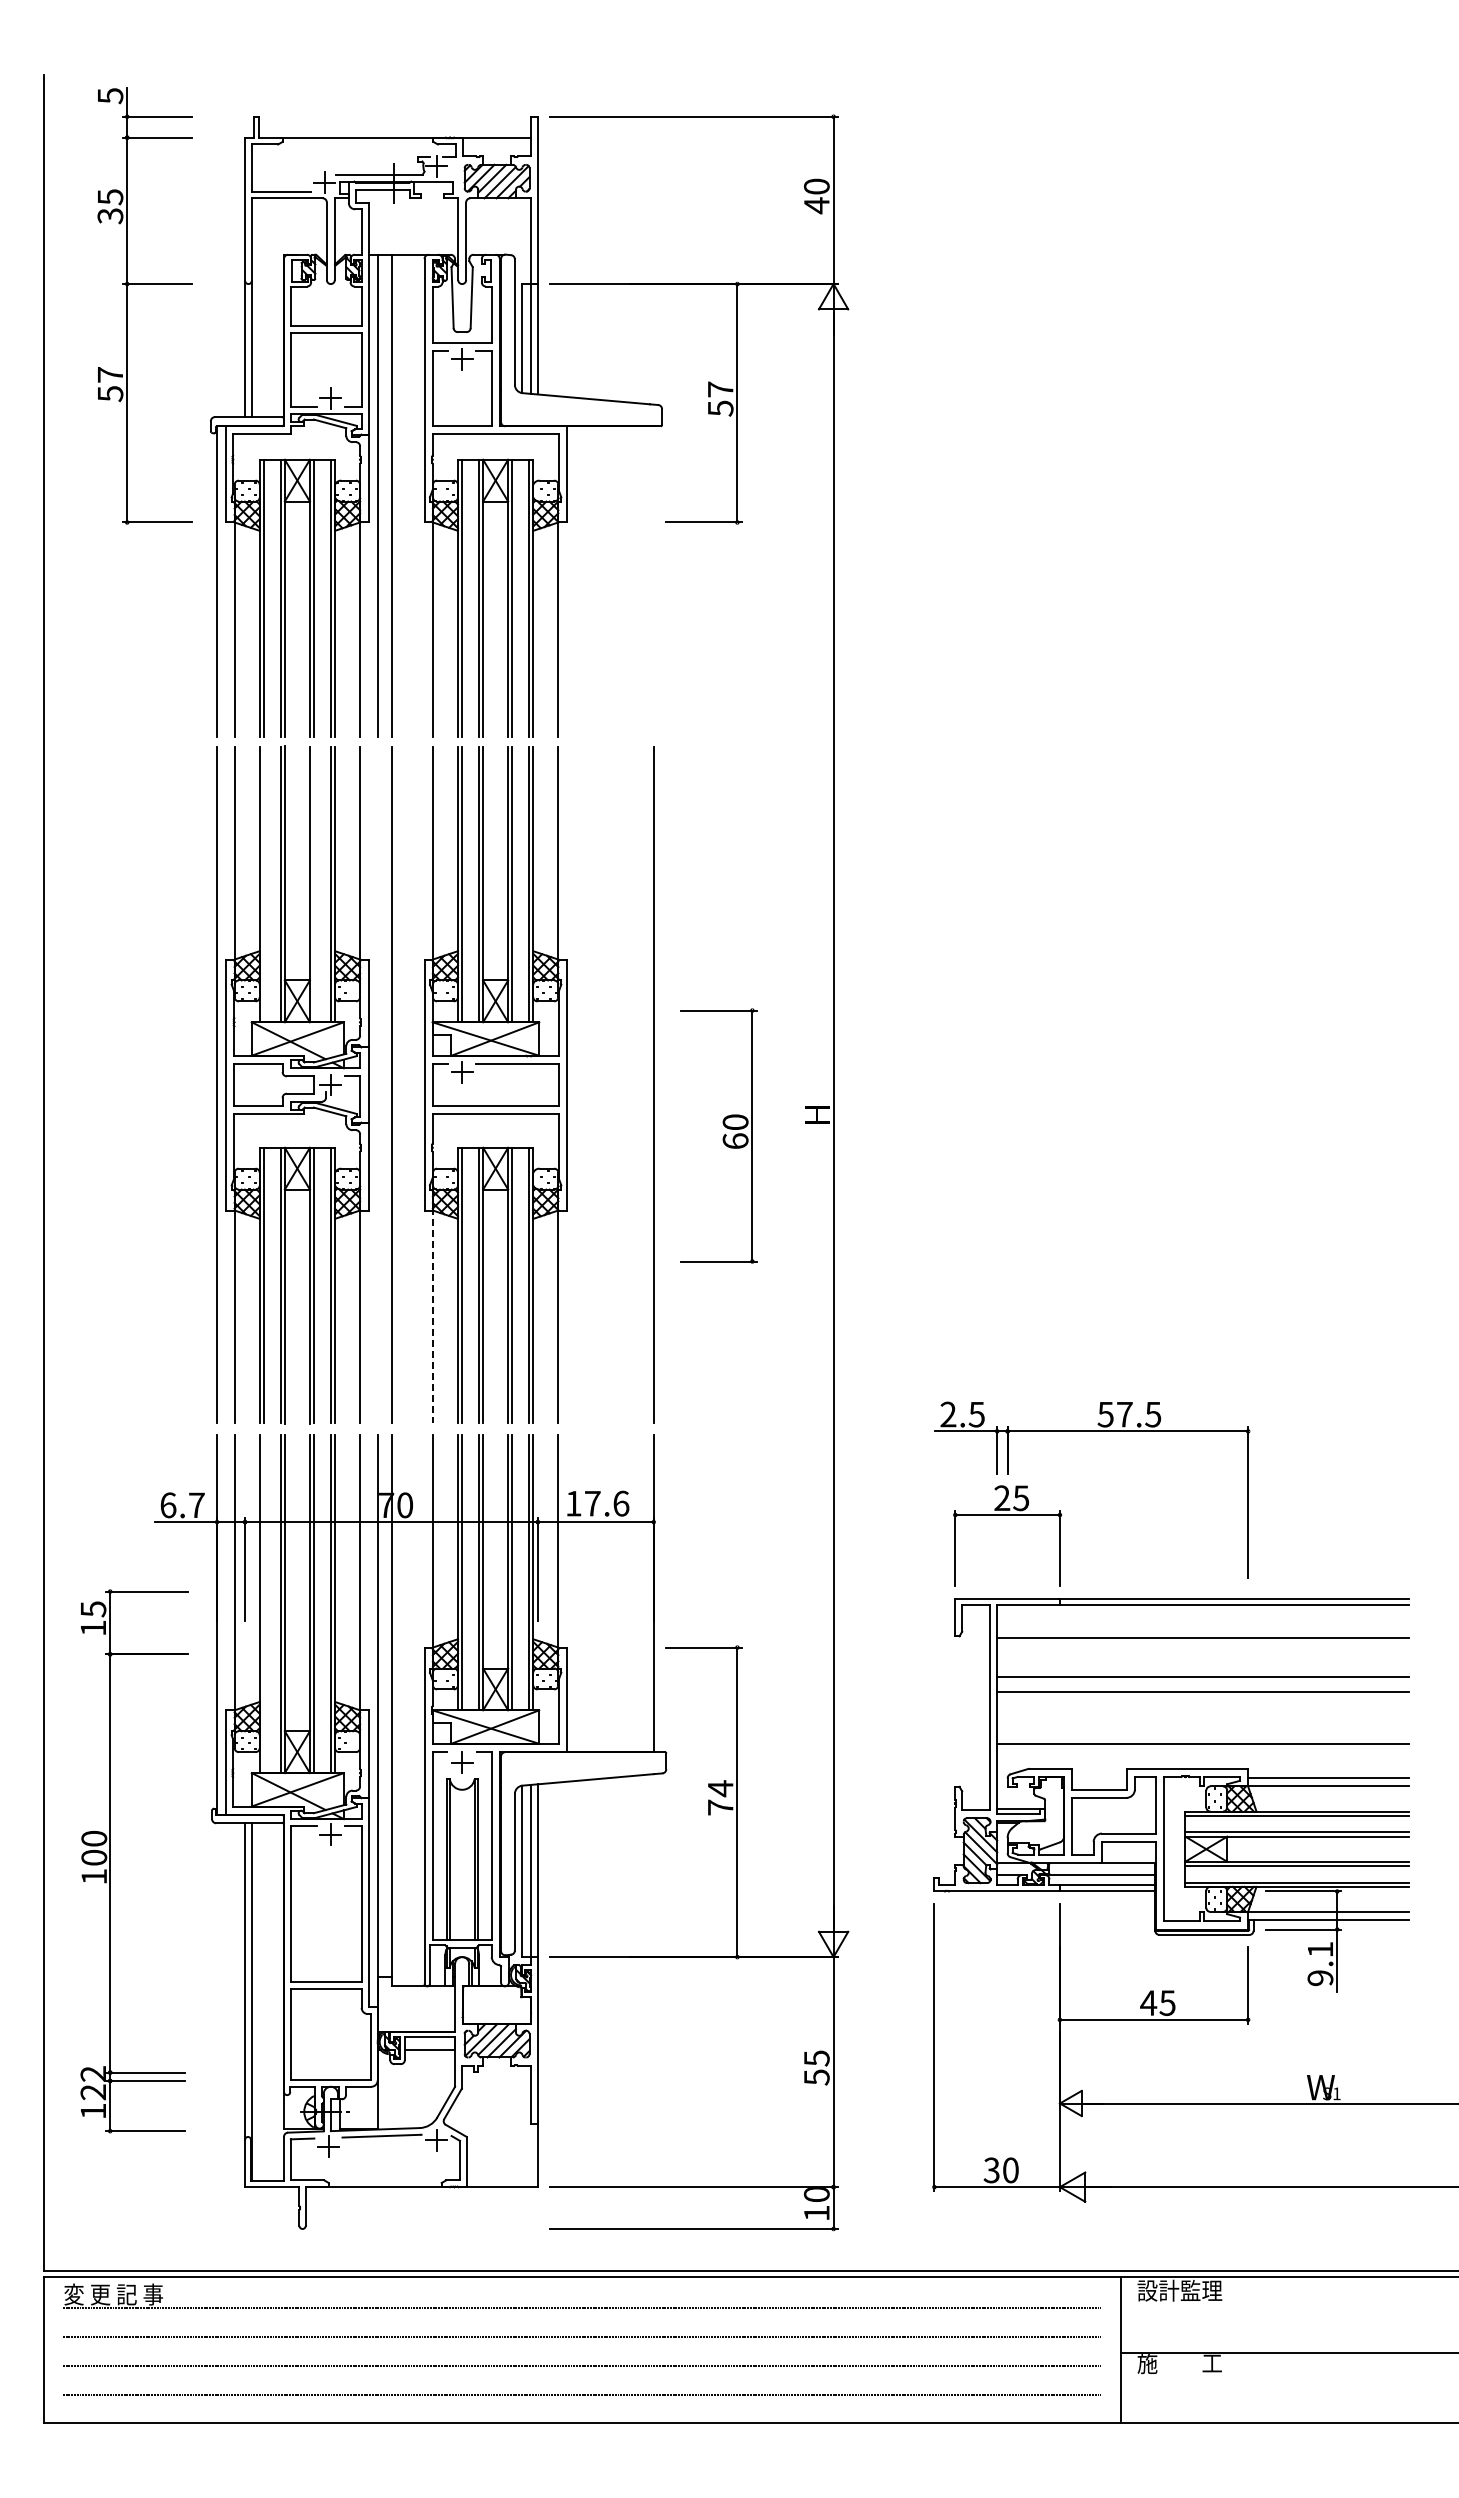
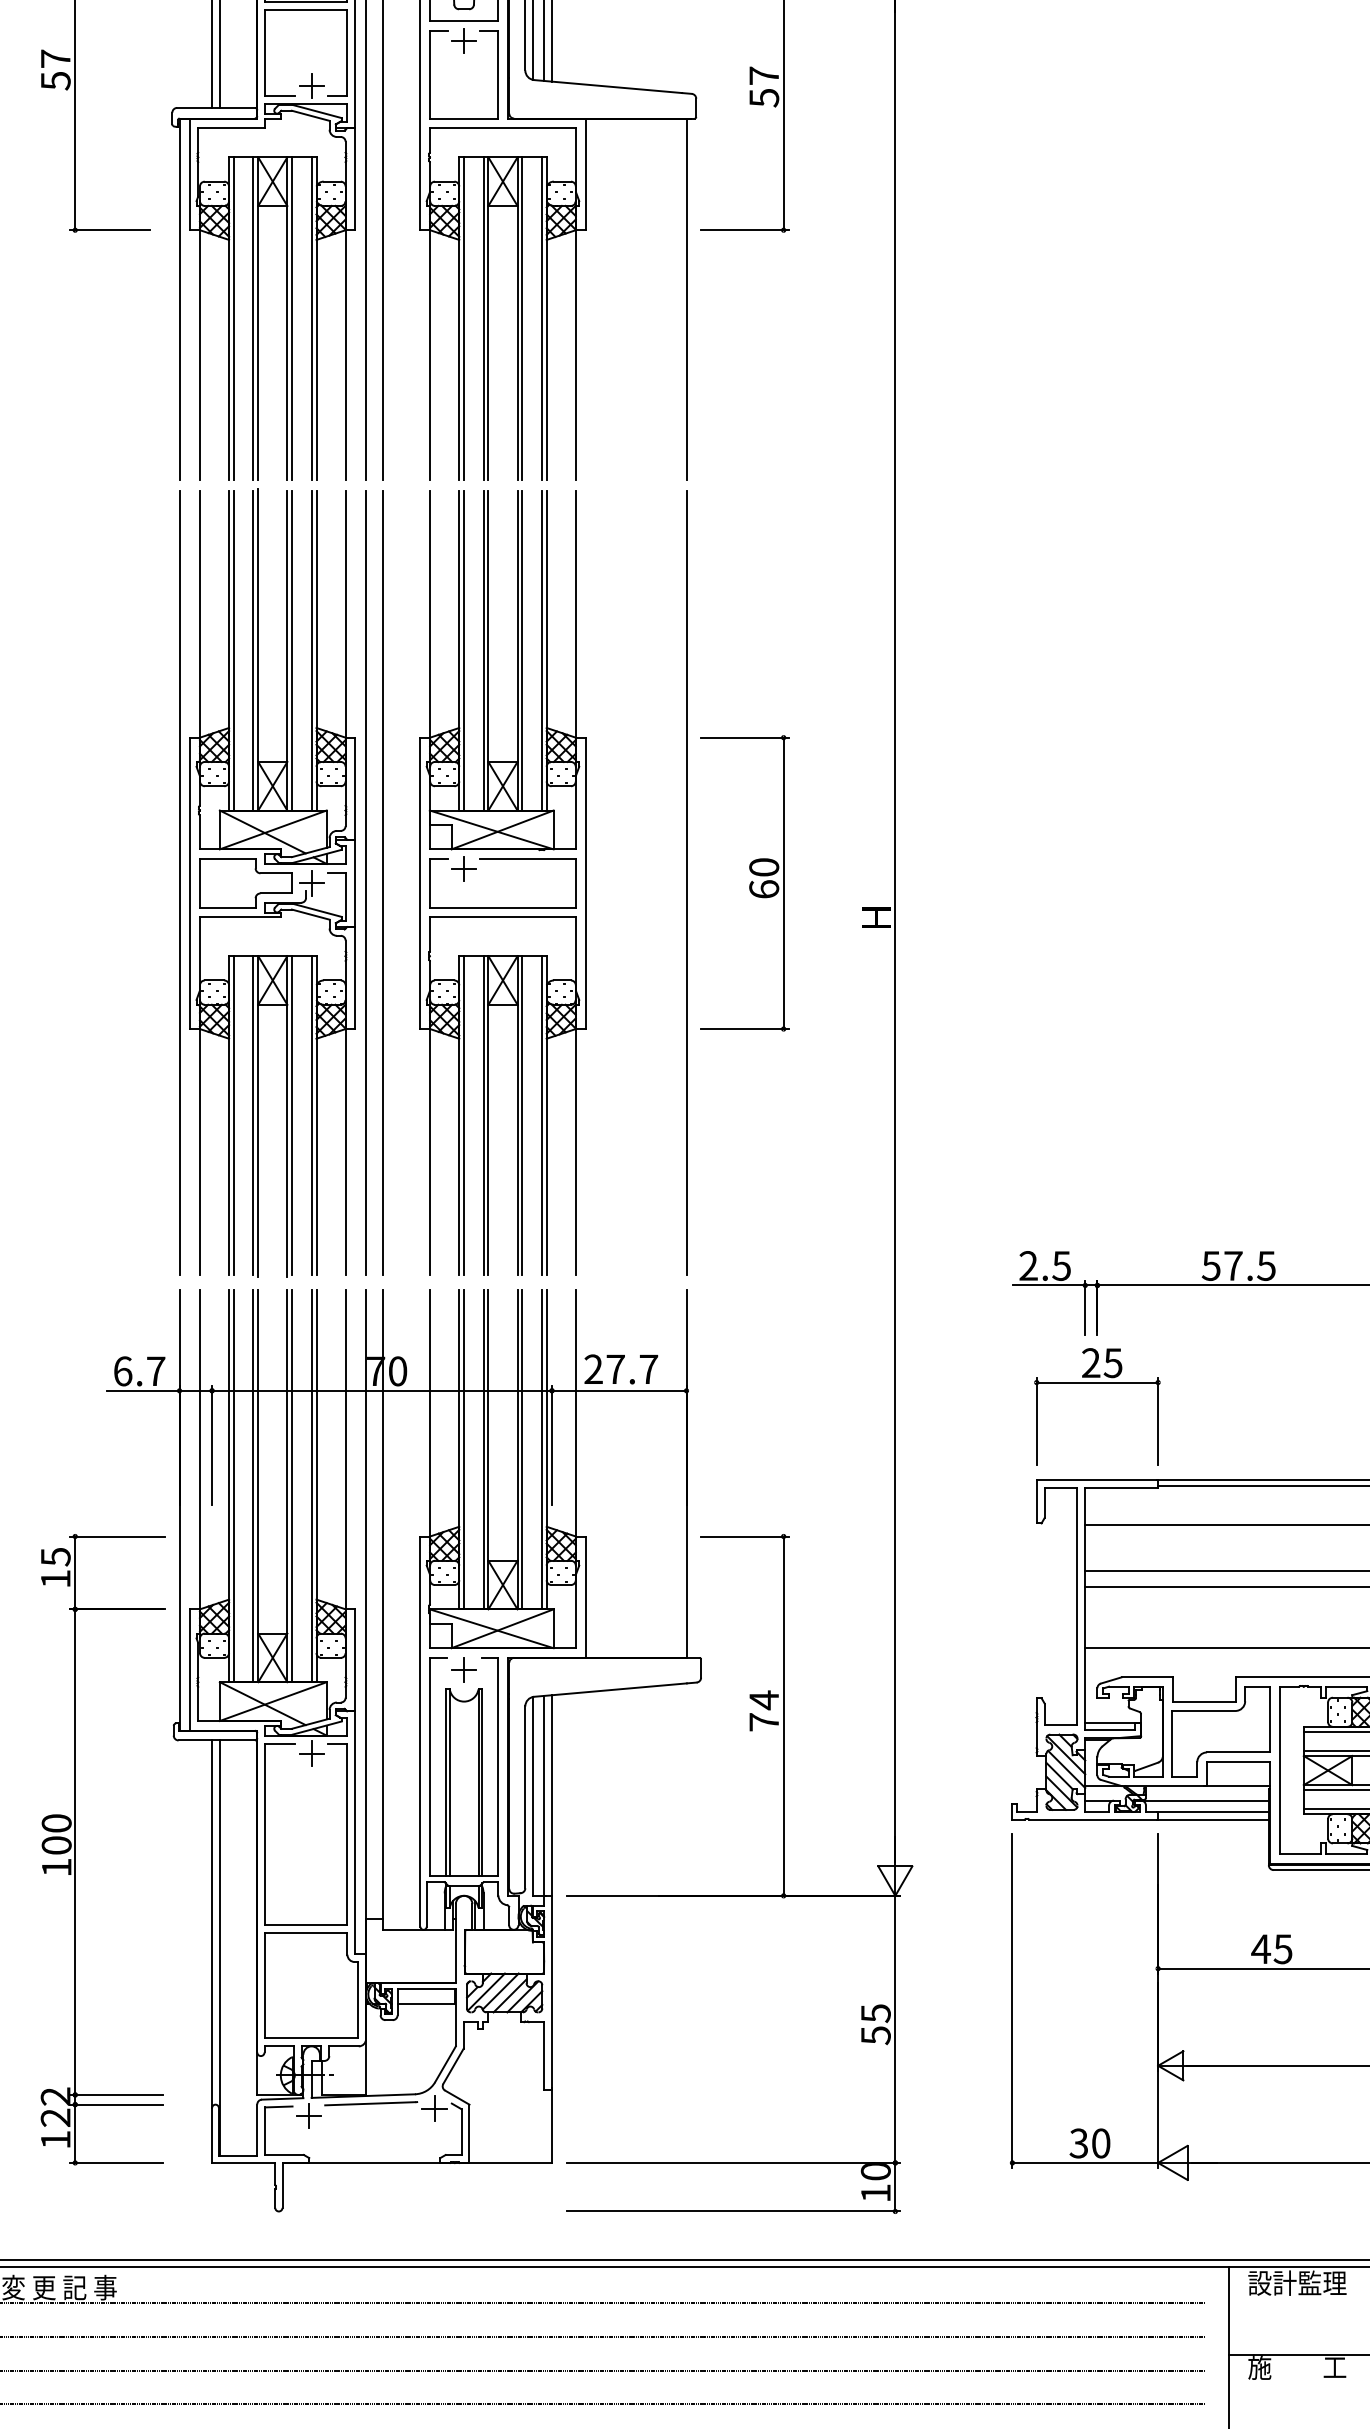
line: (653, 581) -> (686, 298), added
line: (263, 884) -> (233, 650), added
line: (314, 884) -> (292, 650), added
line: (377, 1084) -> (365, 882), added
part: (718, 1135) -> (744, 882), moved
line: (432, 1316) -> (429, 1152), dashed -> solid
text: (597, 1503) -> (621, 1369), 17.6 -> 27.7
line: (263, 1604) -> (233, 1486), added
part: (110, 1861) -> (75, 1849), moved

